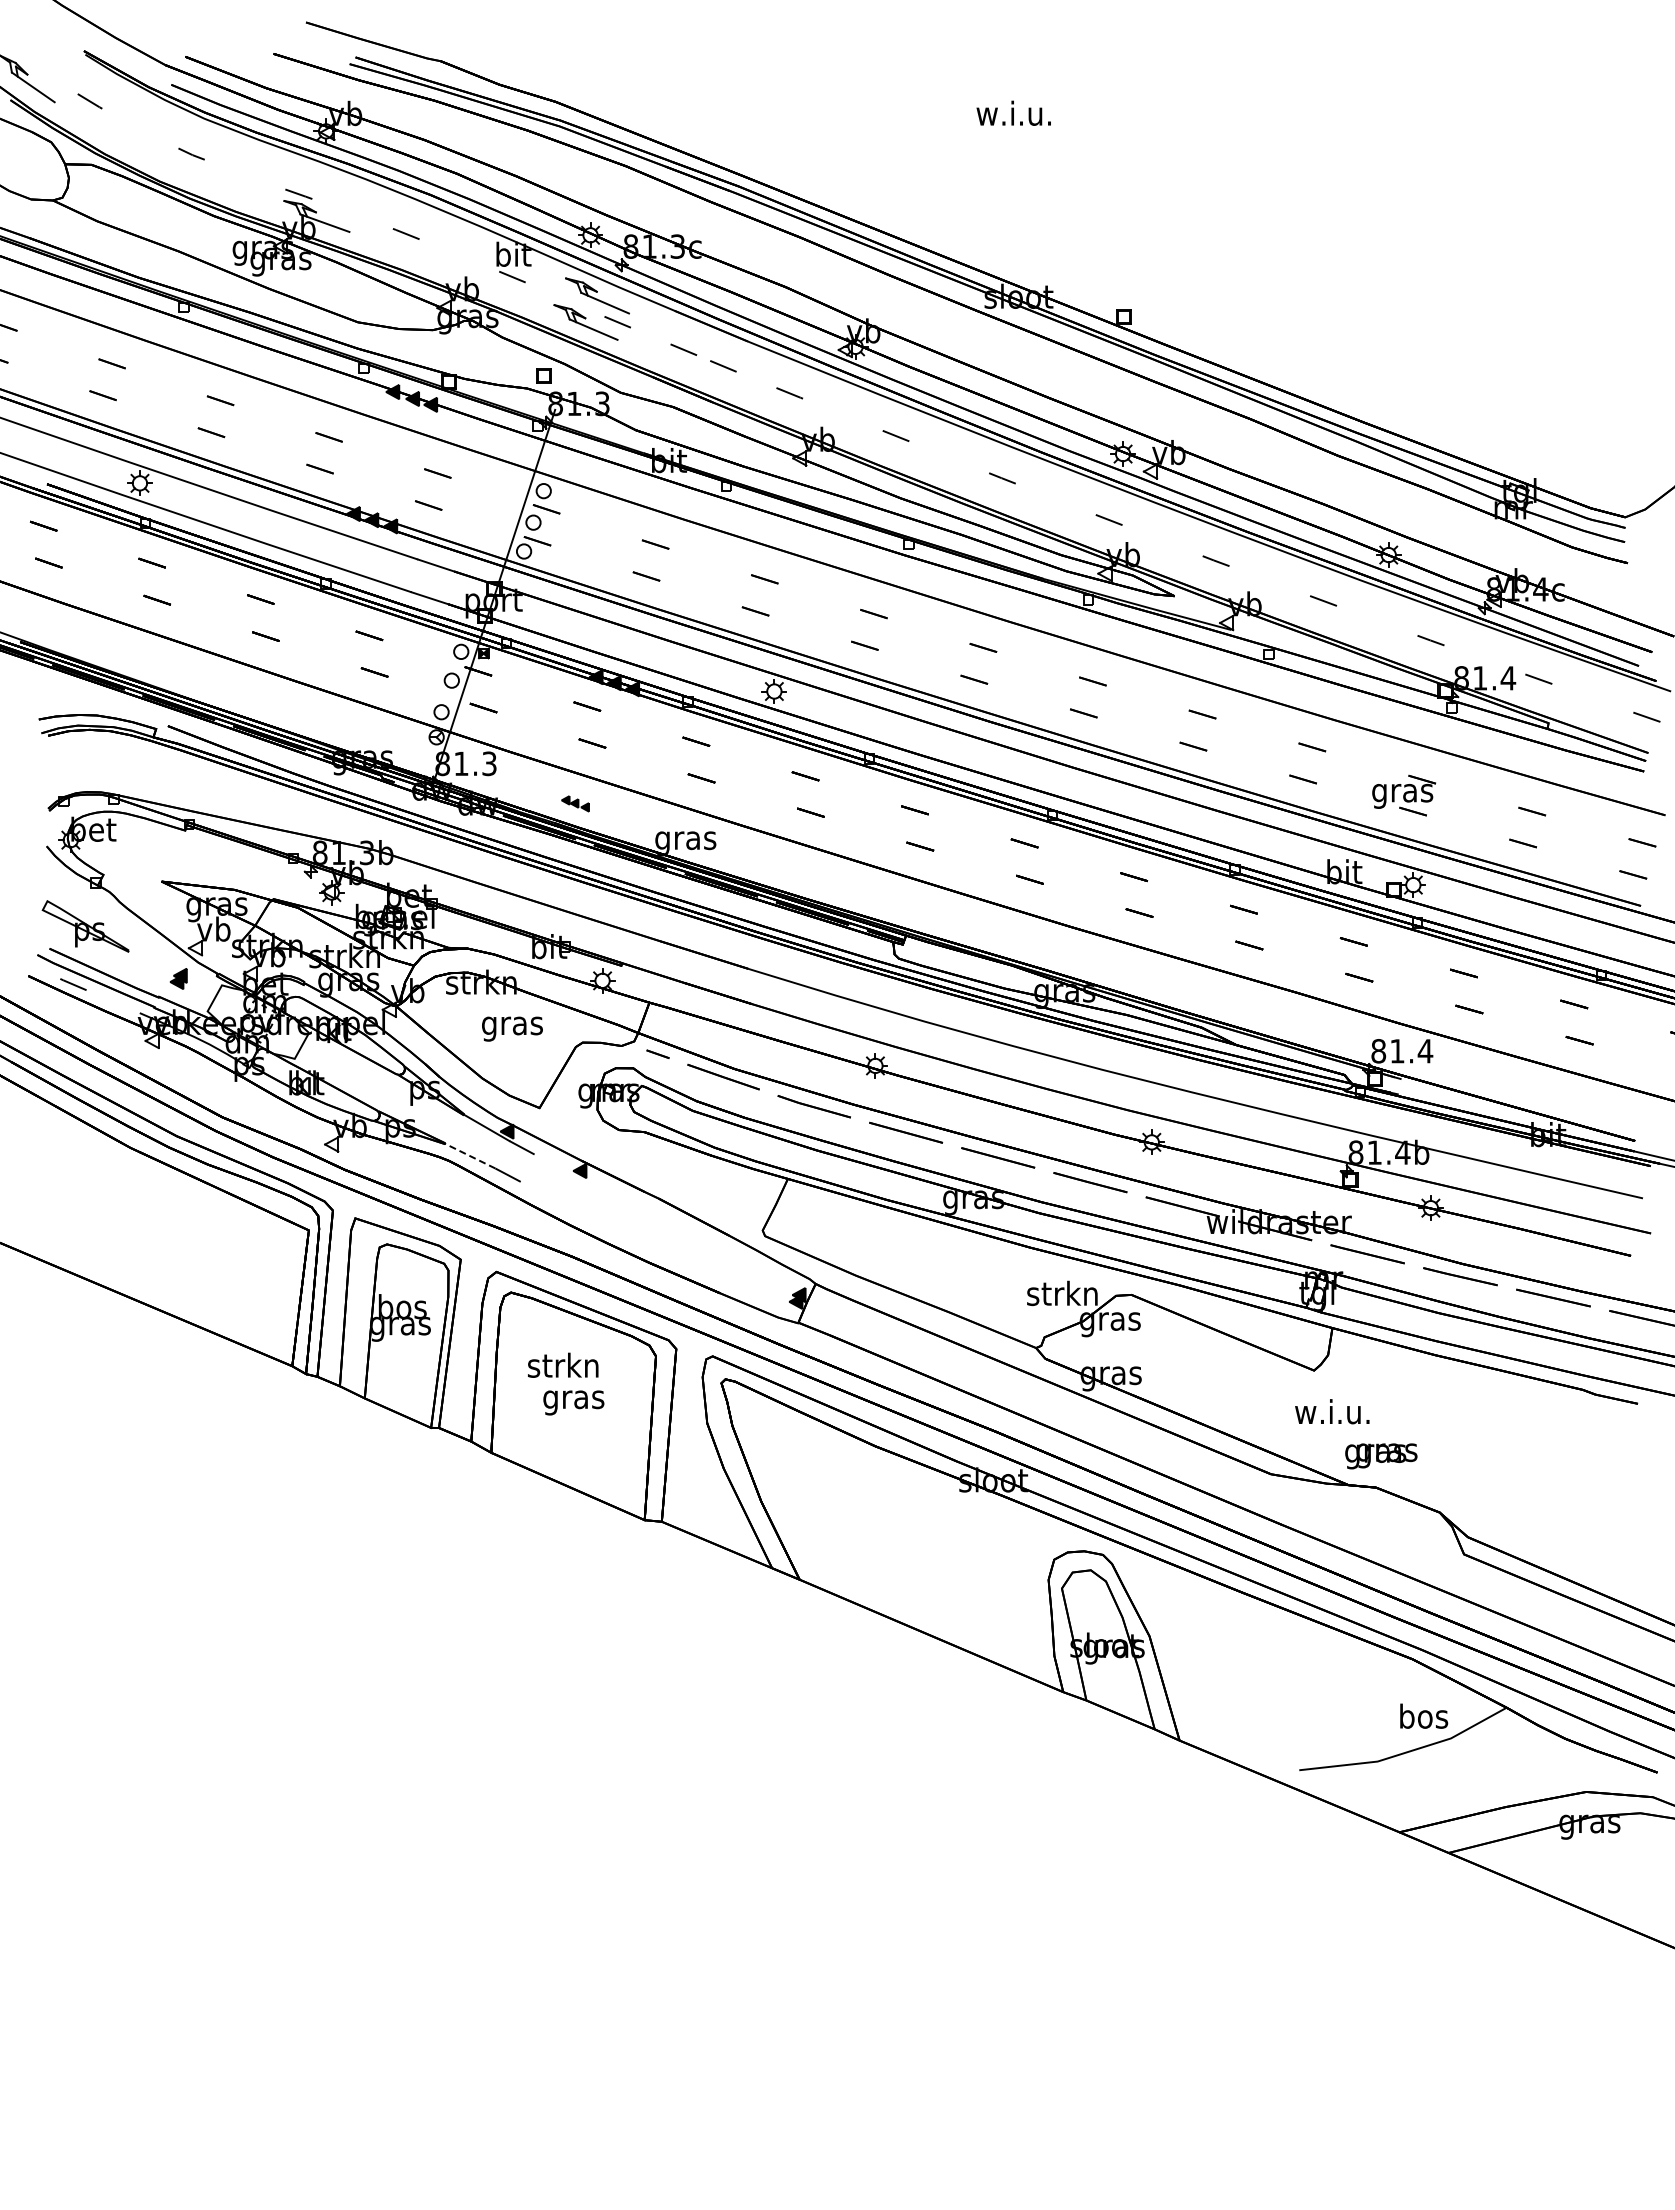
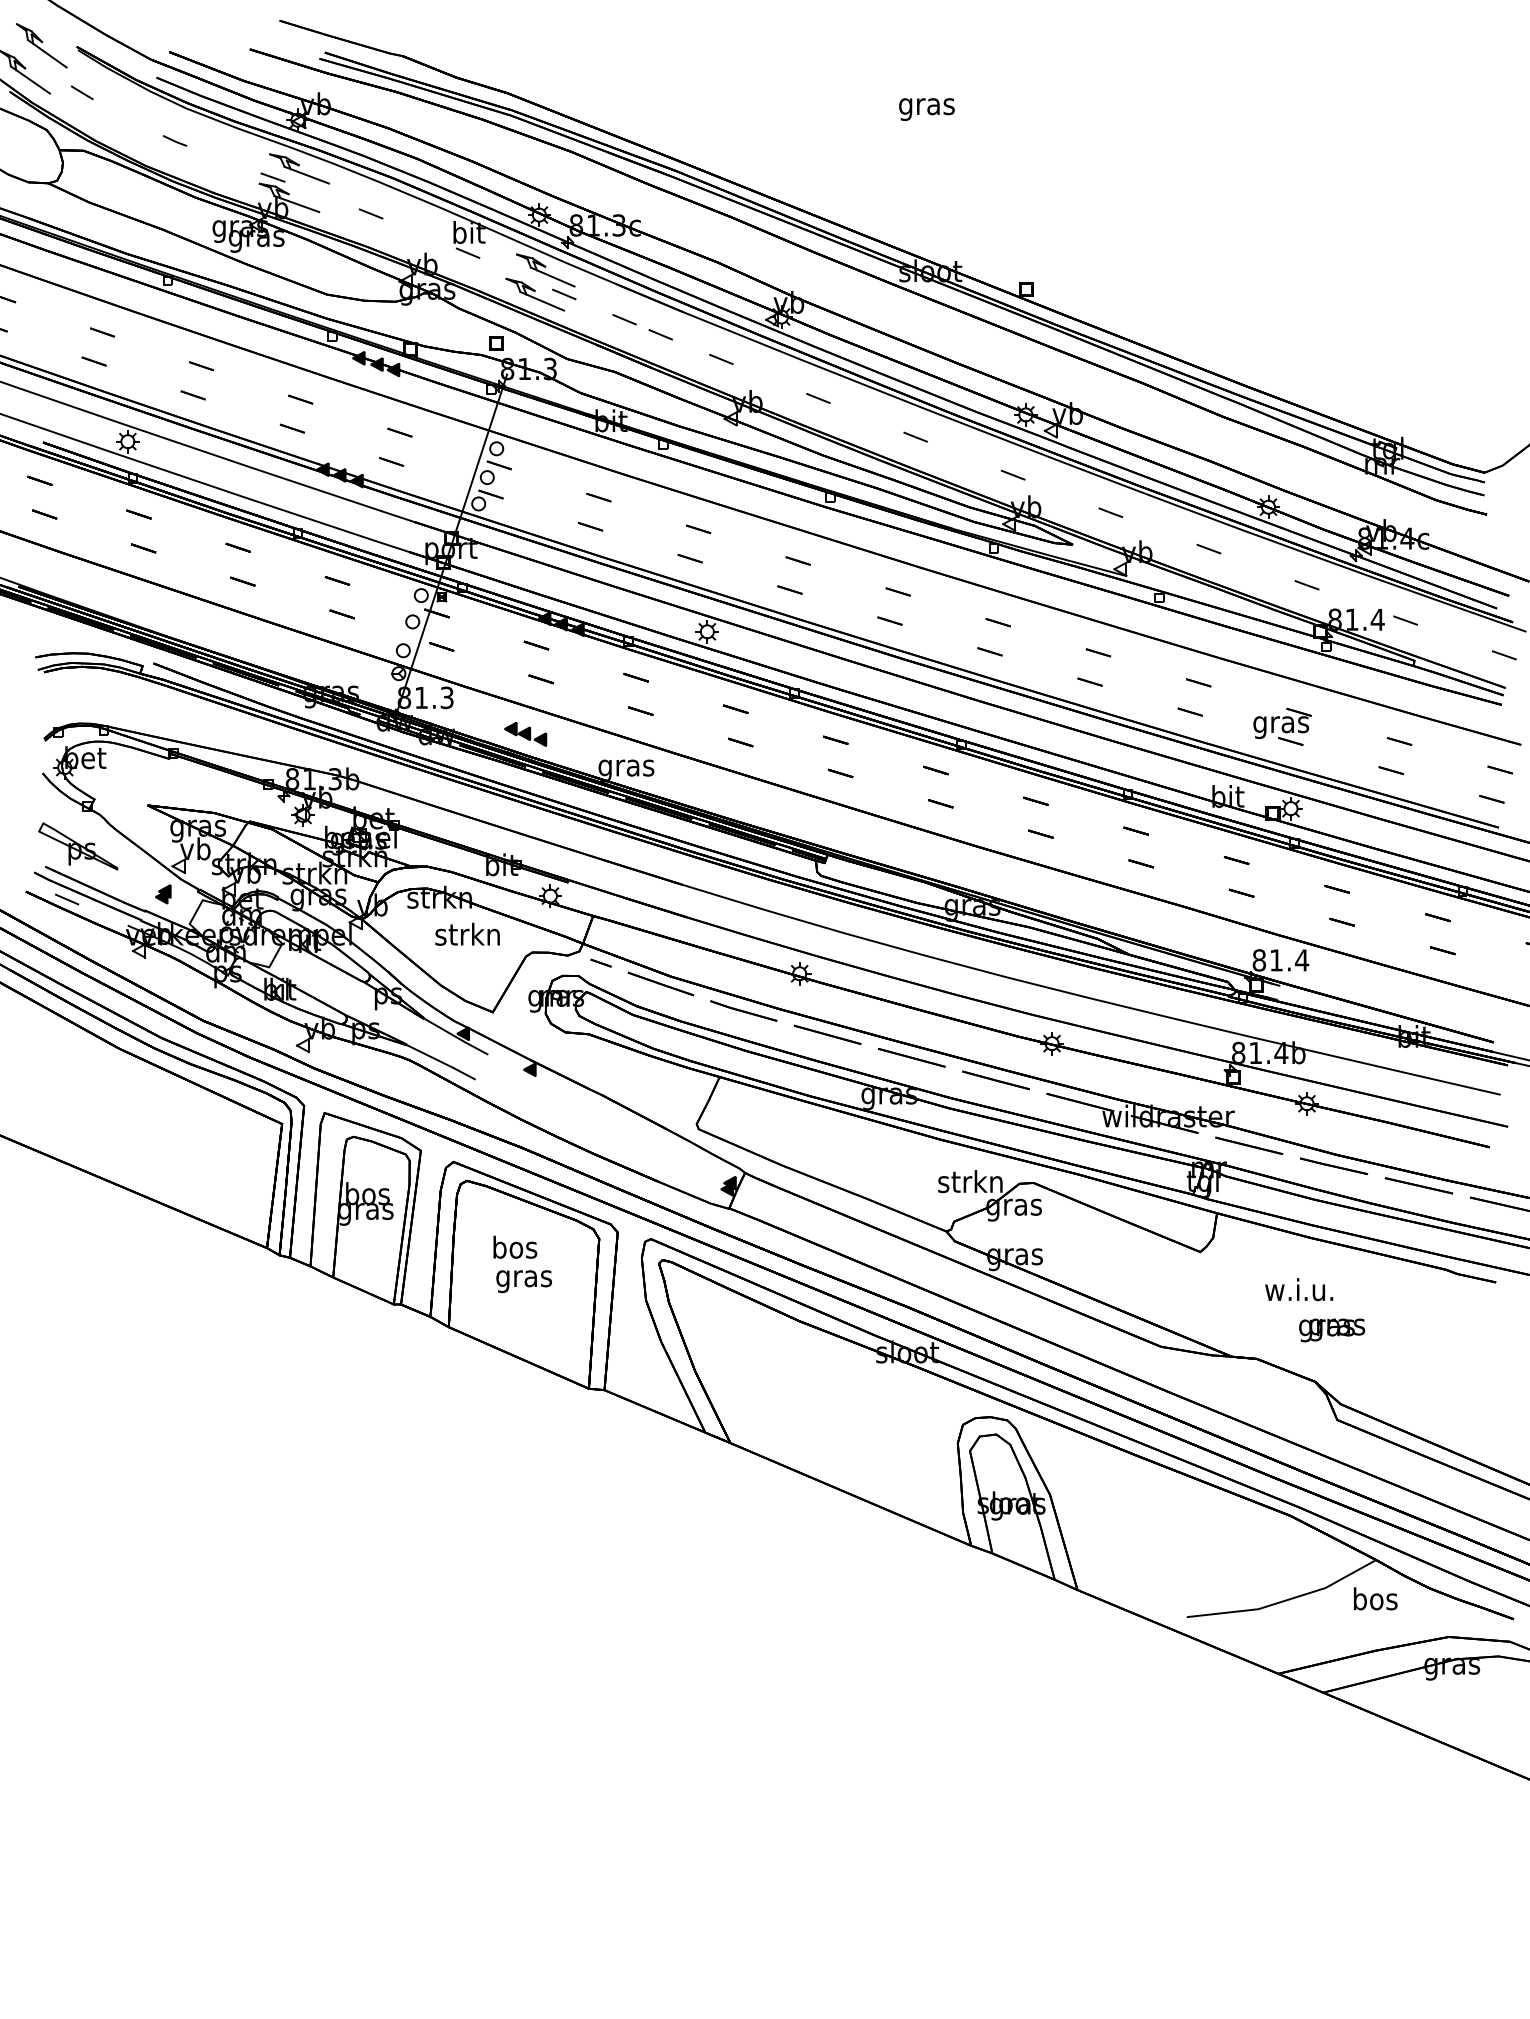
part: (45, 49) -> (41, 45), added
text: (1013, 116) -> (925, 106), w.i.u. -> gras
part: (327, 184) -> (299, 168), added
part: (575, 803) -> (525, 734), size x1.67
text: (511, 1025) -> (467, 936), gras -> strkn
line: (469, 1155) -> (428, 1055), dashed -> solid
text: (563, 1364) -> (514, 1246), strkn -> bos
text: (1332, 1411) -> (1299, 1289), moved
text: (1381, 1456) -> (1332, 1330), moved
text: (1424, 1715) -> (1376, 1598), moved

